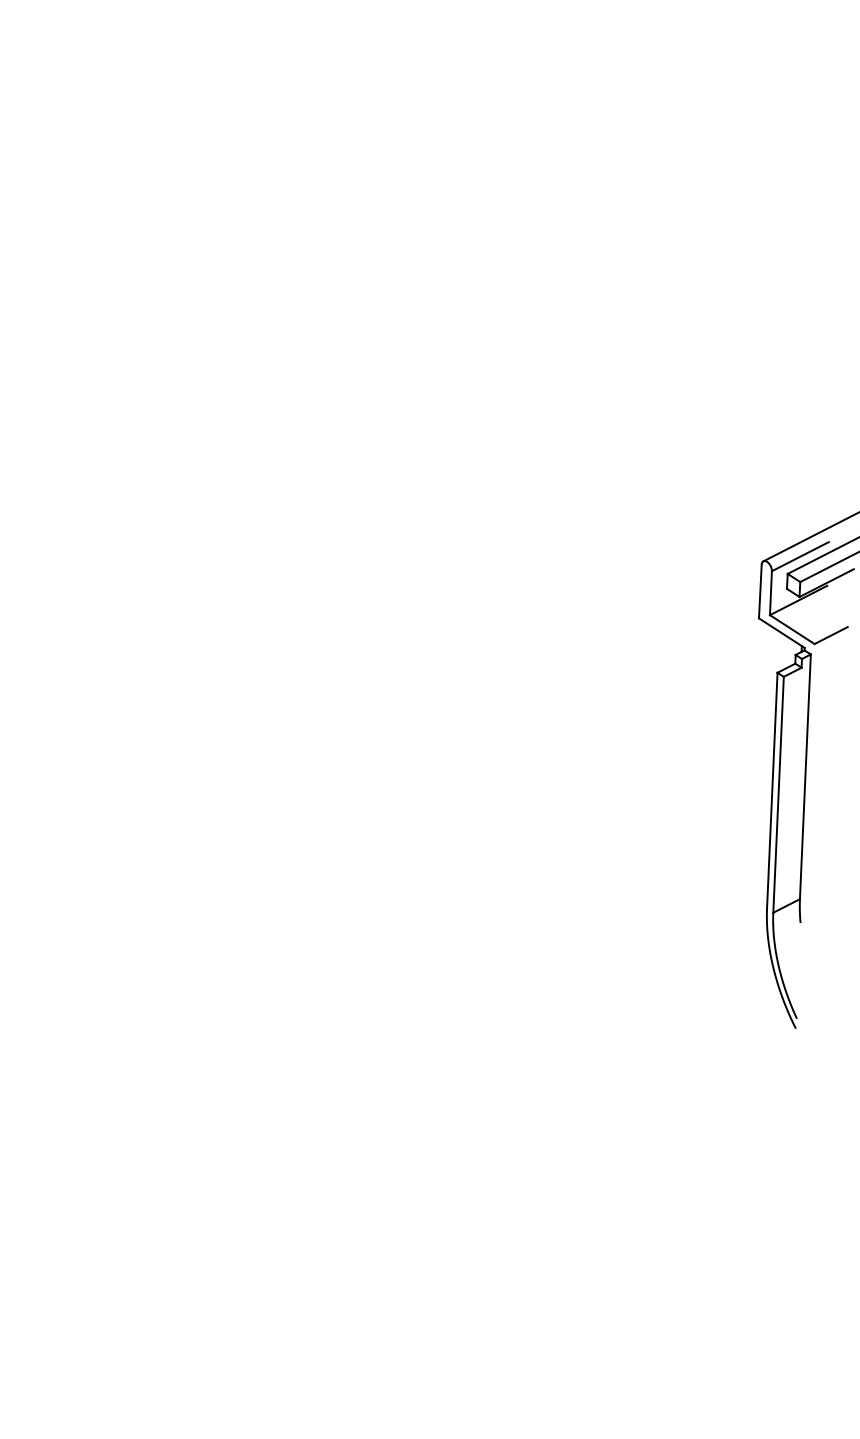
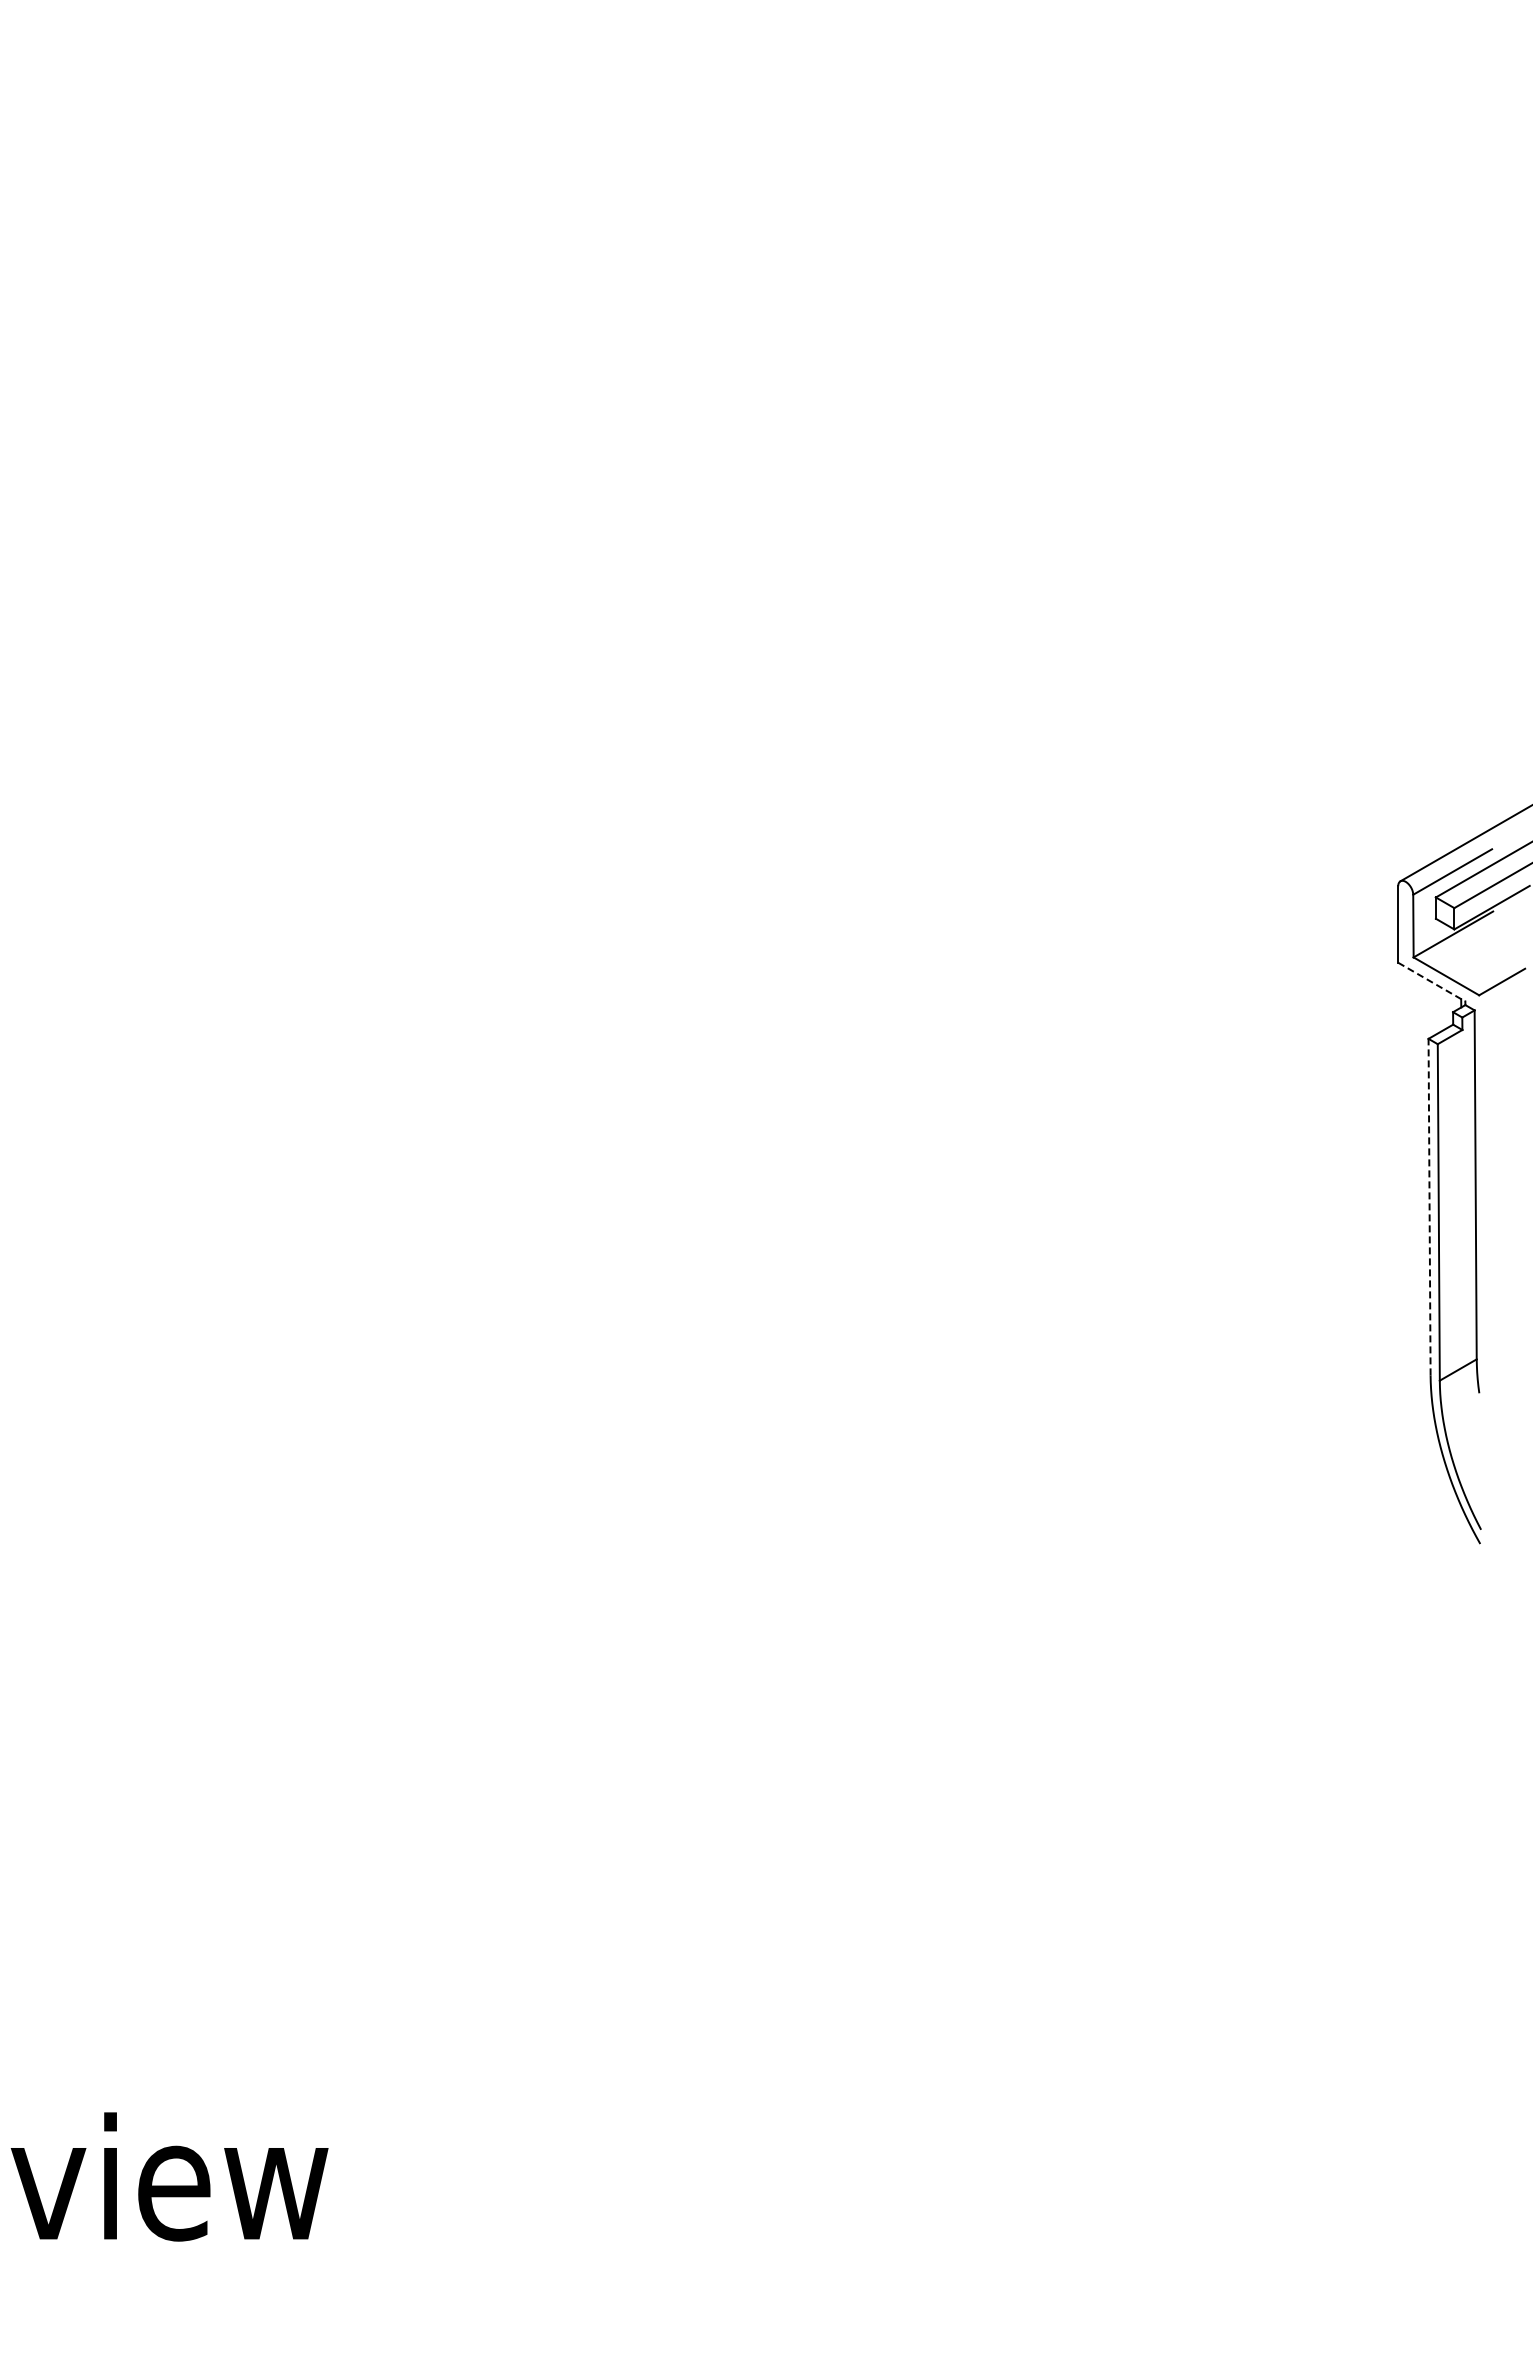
line: (781, 633) -> (1431, 982), solid -> dashed
line: (772, 790) -> (1429, 1206), solid -> dashed

